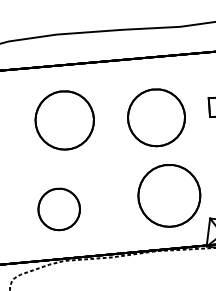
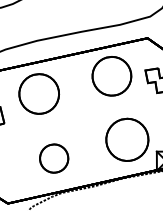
part: (155, 117) -> (111, 76), moved
part: (63, 119) -> (38, 93), moved

